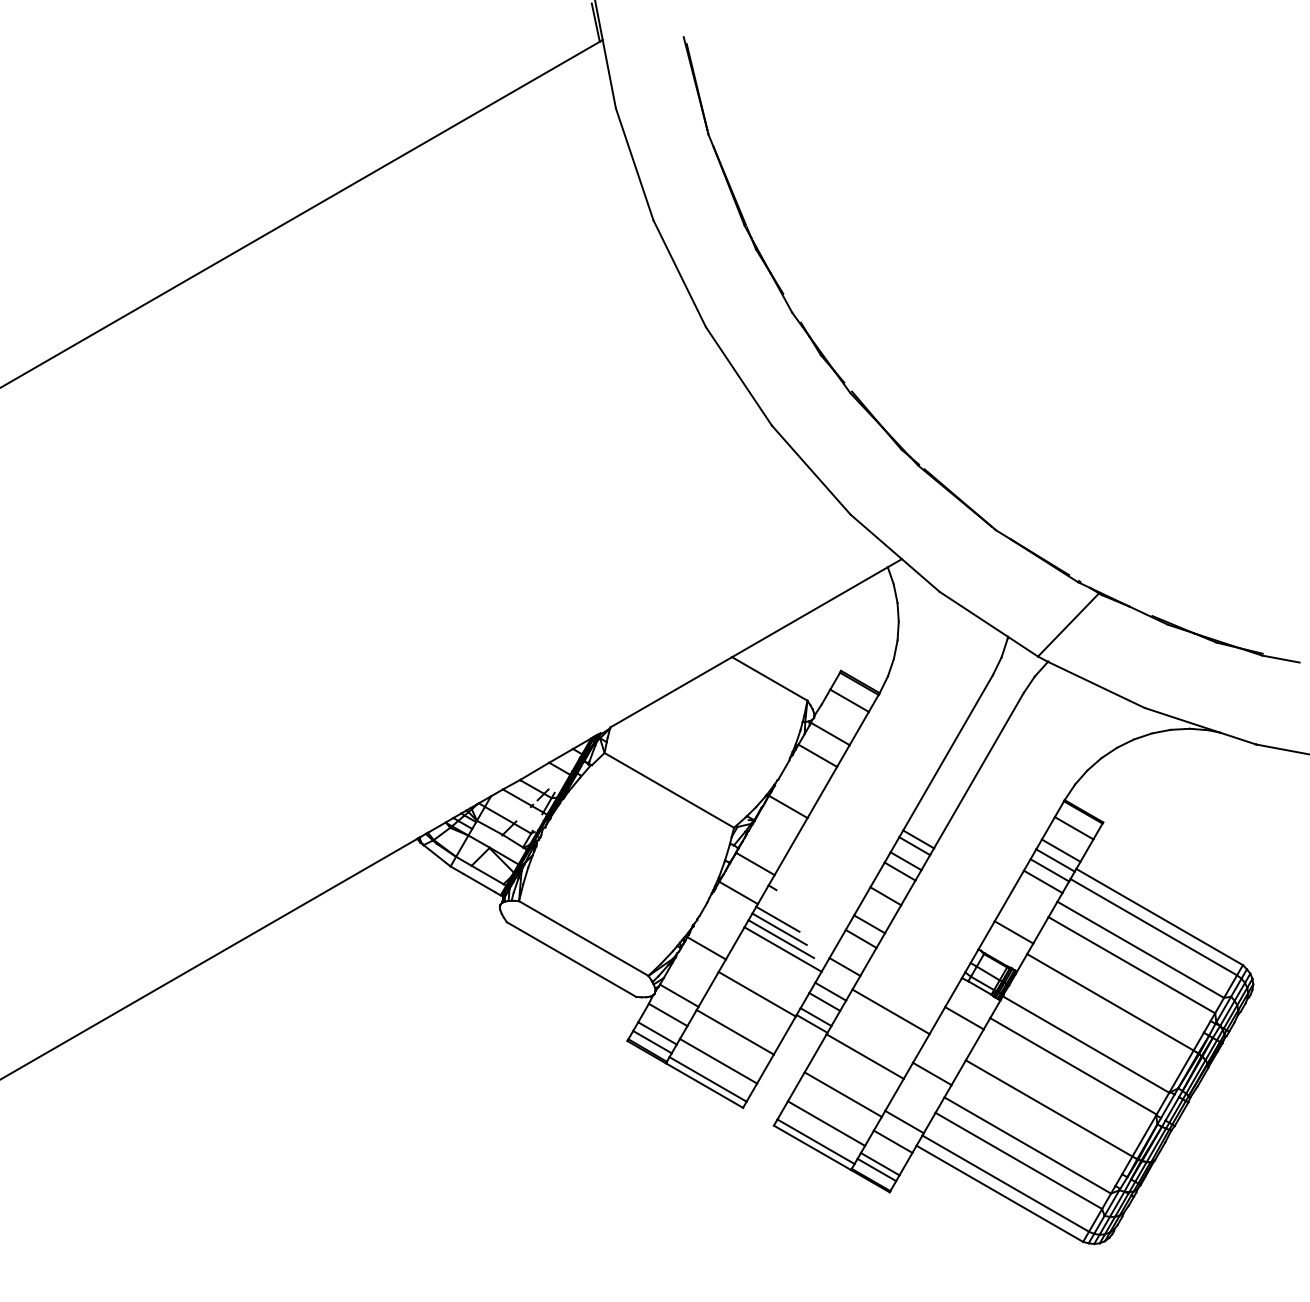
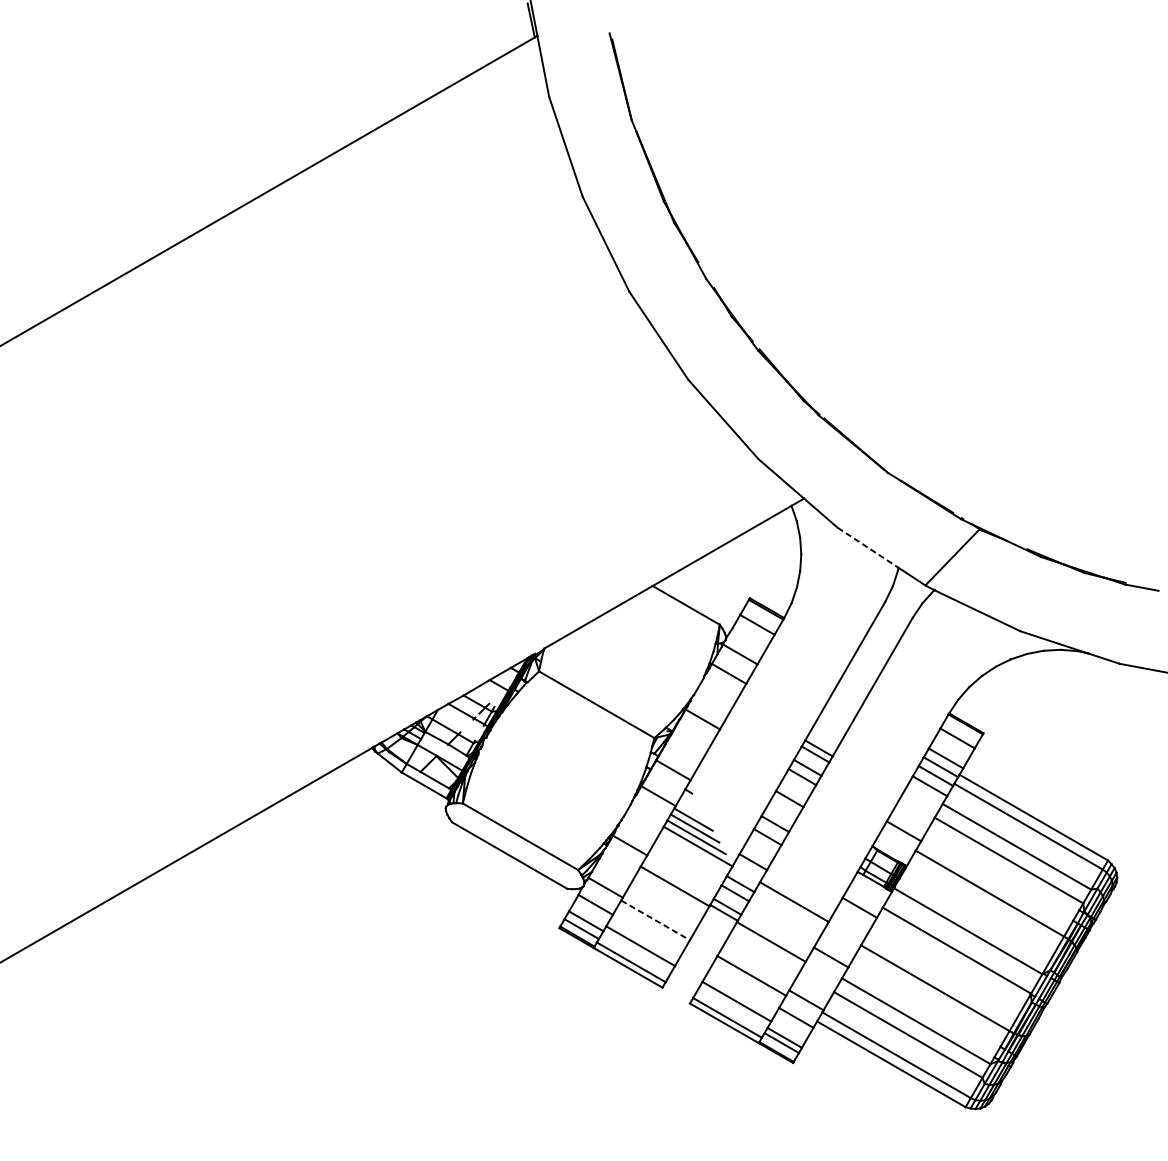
line: (973, 614) -> (867, 547), solid -> dashed
line: (735, 1032) -> (655, 920), solid -> dashed

